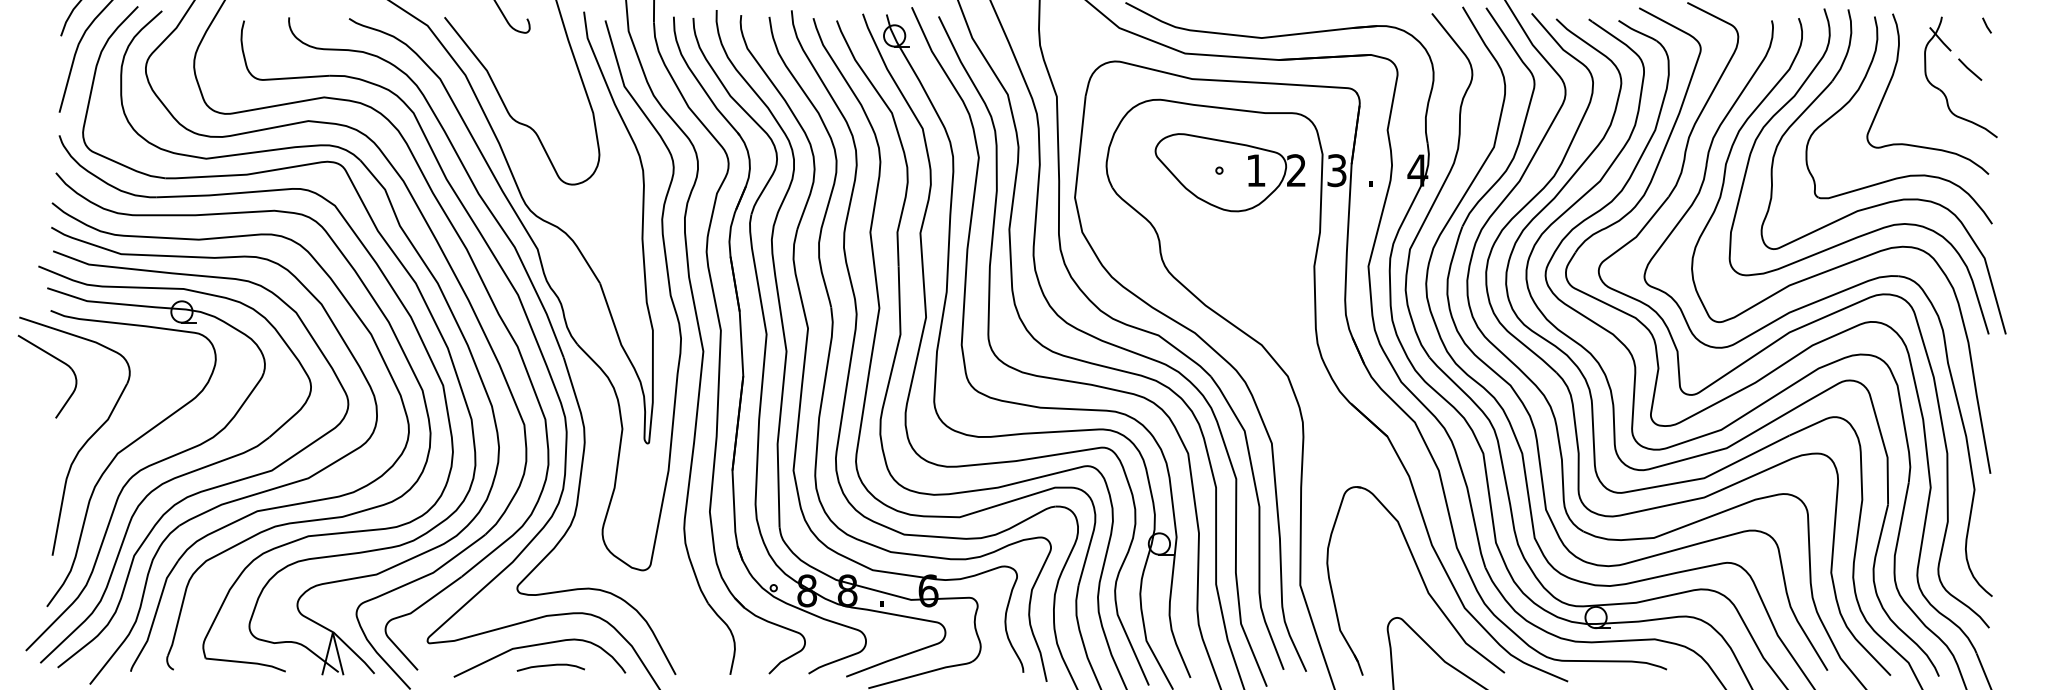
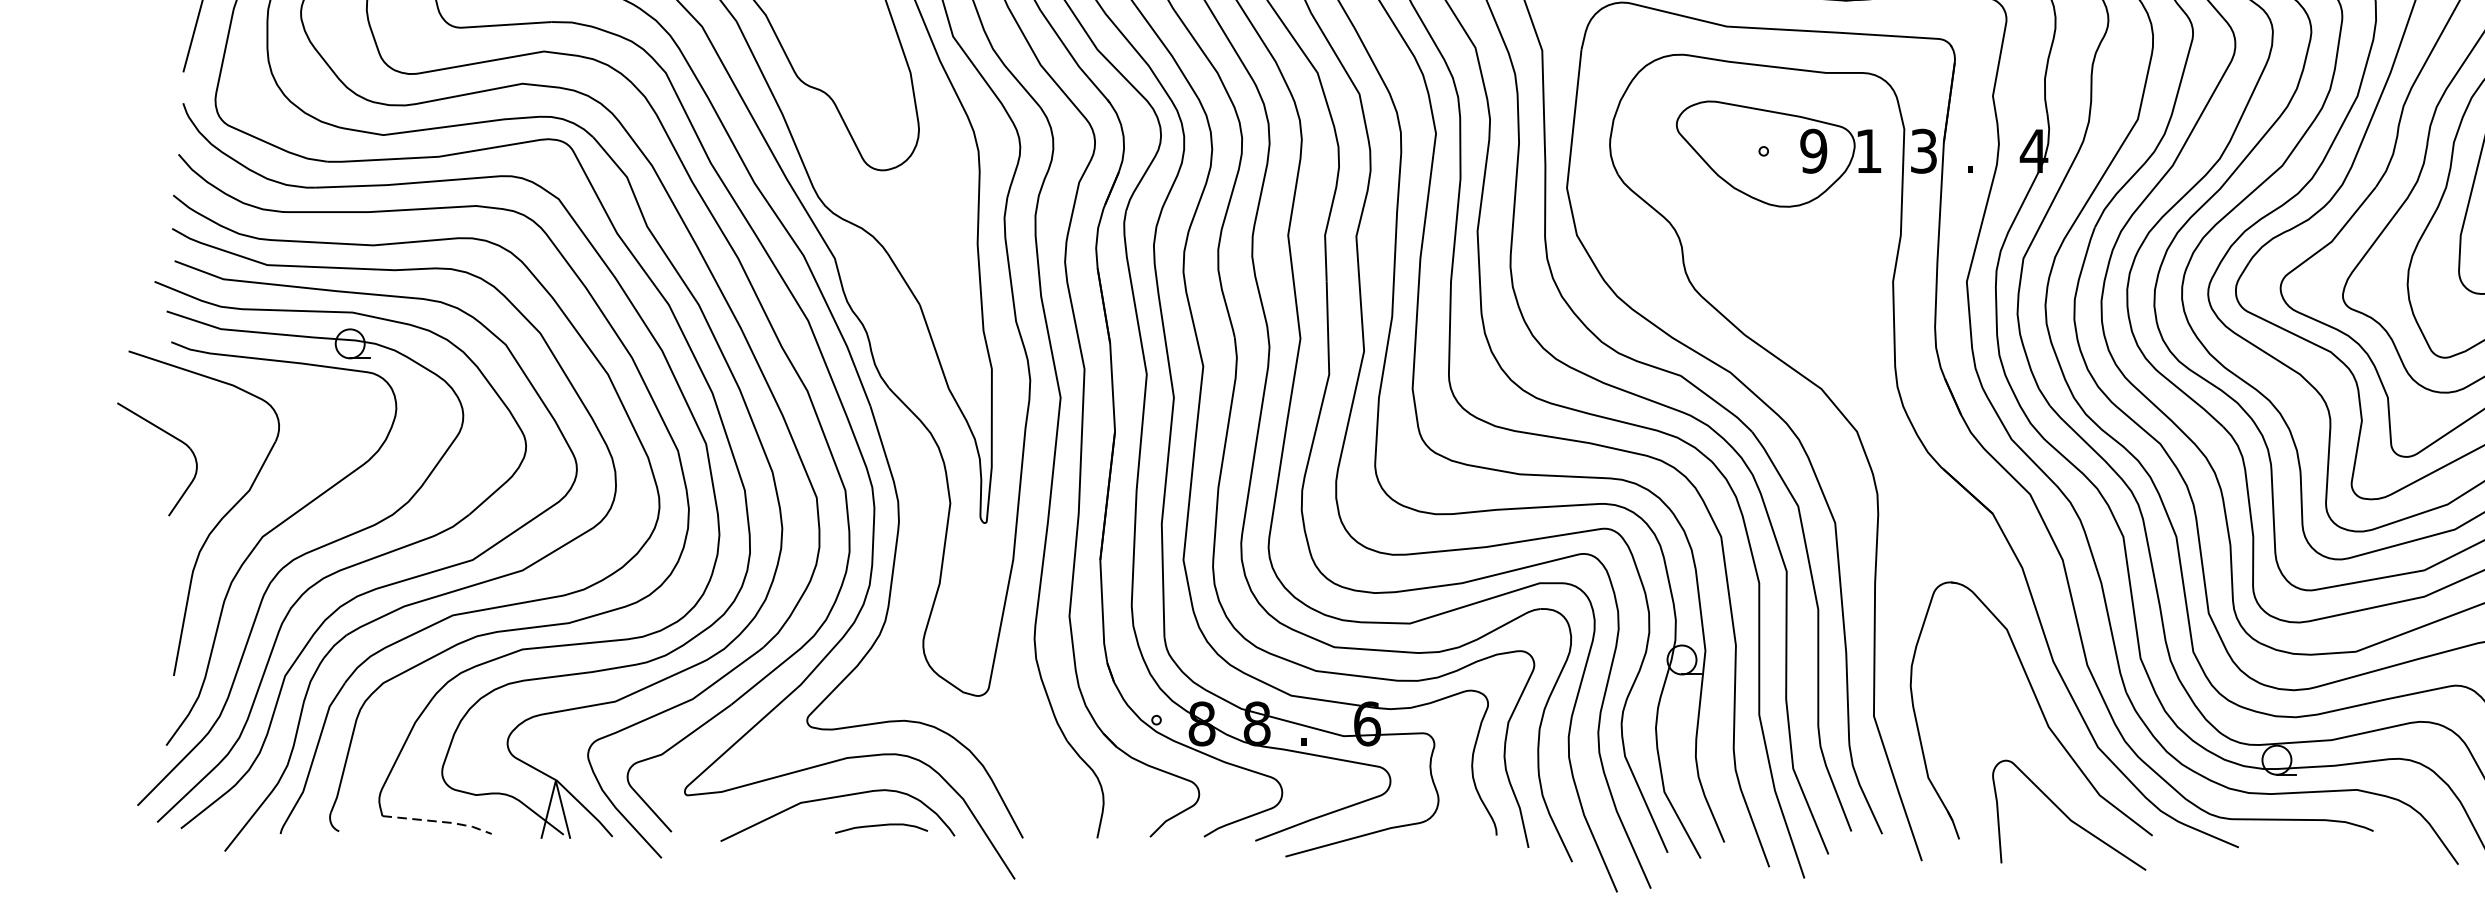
text: (1255, 170) -> (1812, 151), 1 -> 9
text: (1296, 170) -> (1868, 151), 2 -> 1
part: (57, 360) -> (171, 437), moved
line: (247, 662) -> (439, 821), solid -> dashed
curve: (550, 666) -> (880, 826), moved

